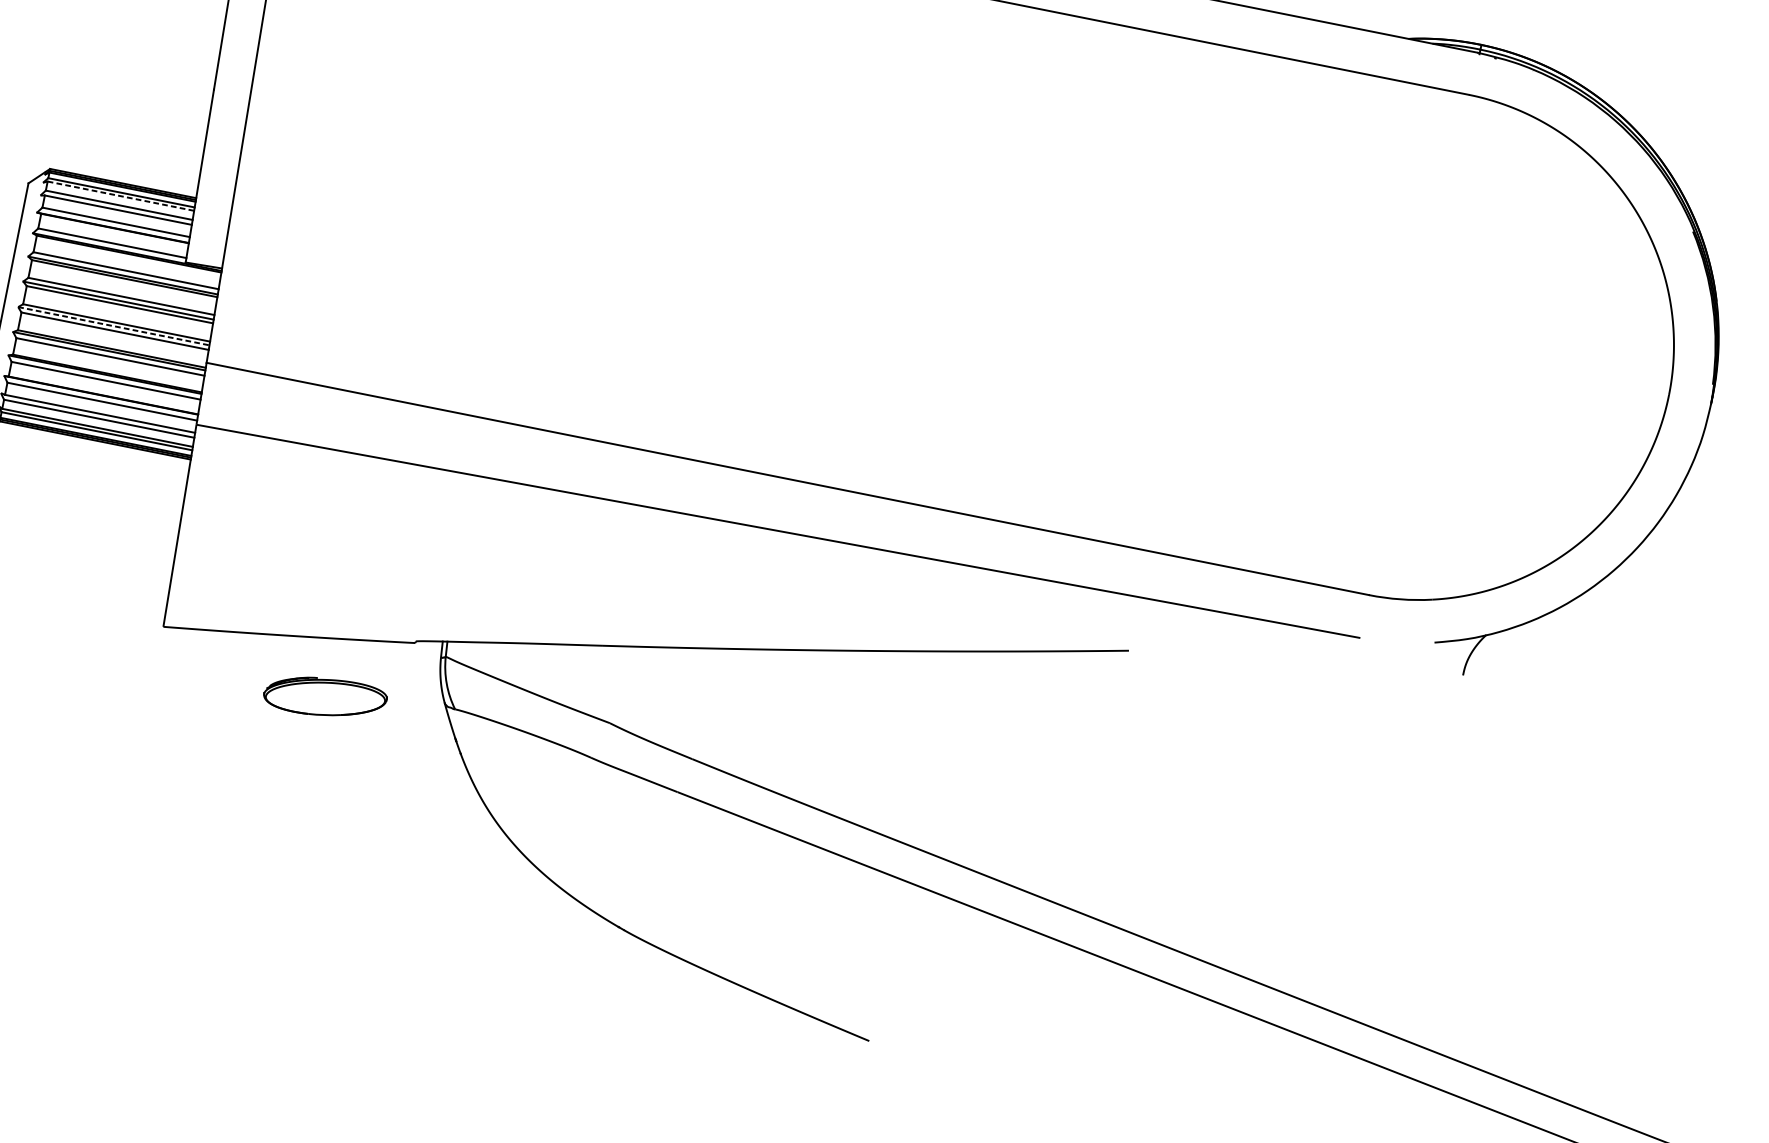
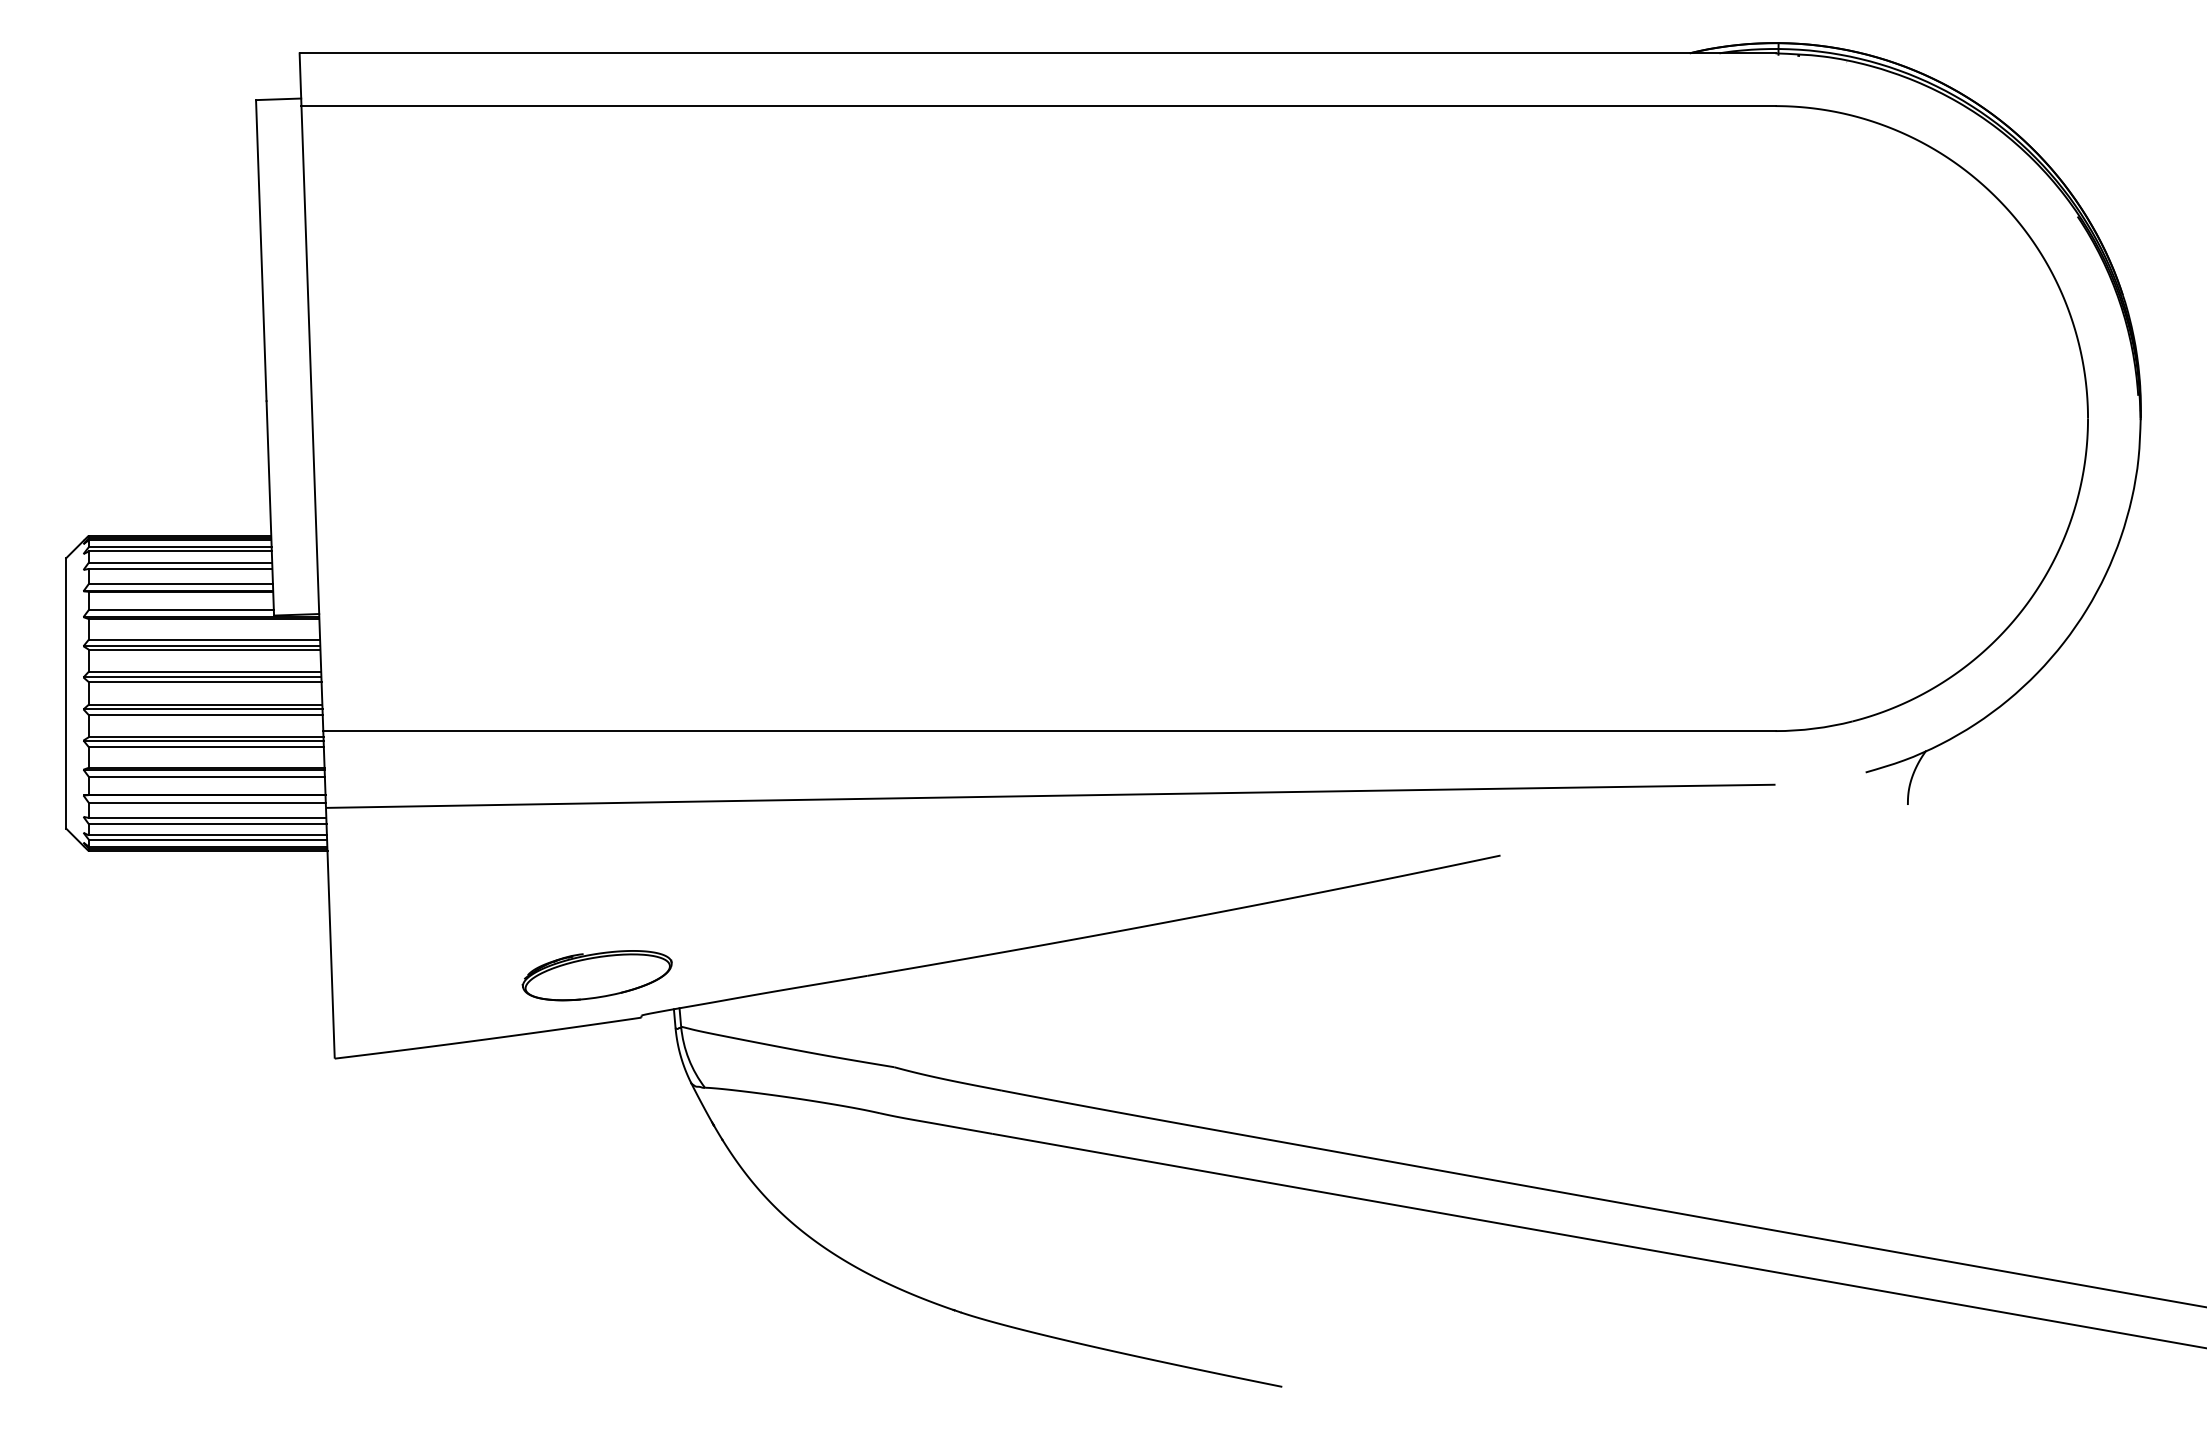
line: (121, 196) -> (180, 551), dashed -> solid
line: (114, 326) -> (203, 709), dashed -> solid
part: (324, 697) -> (596, 975), moved

